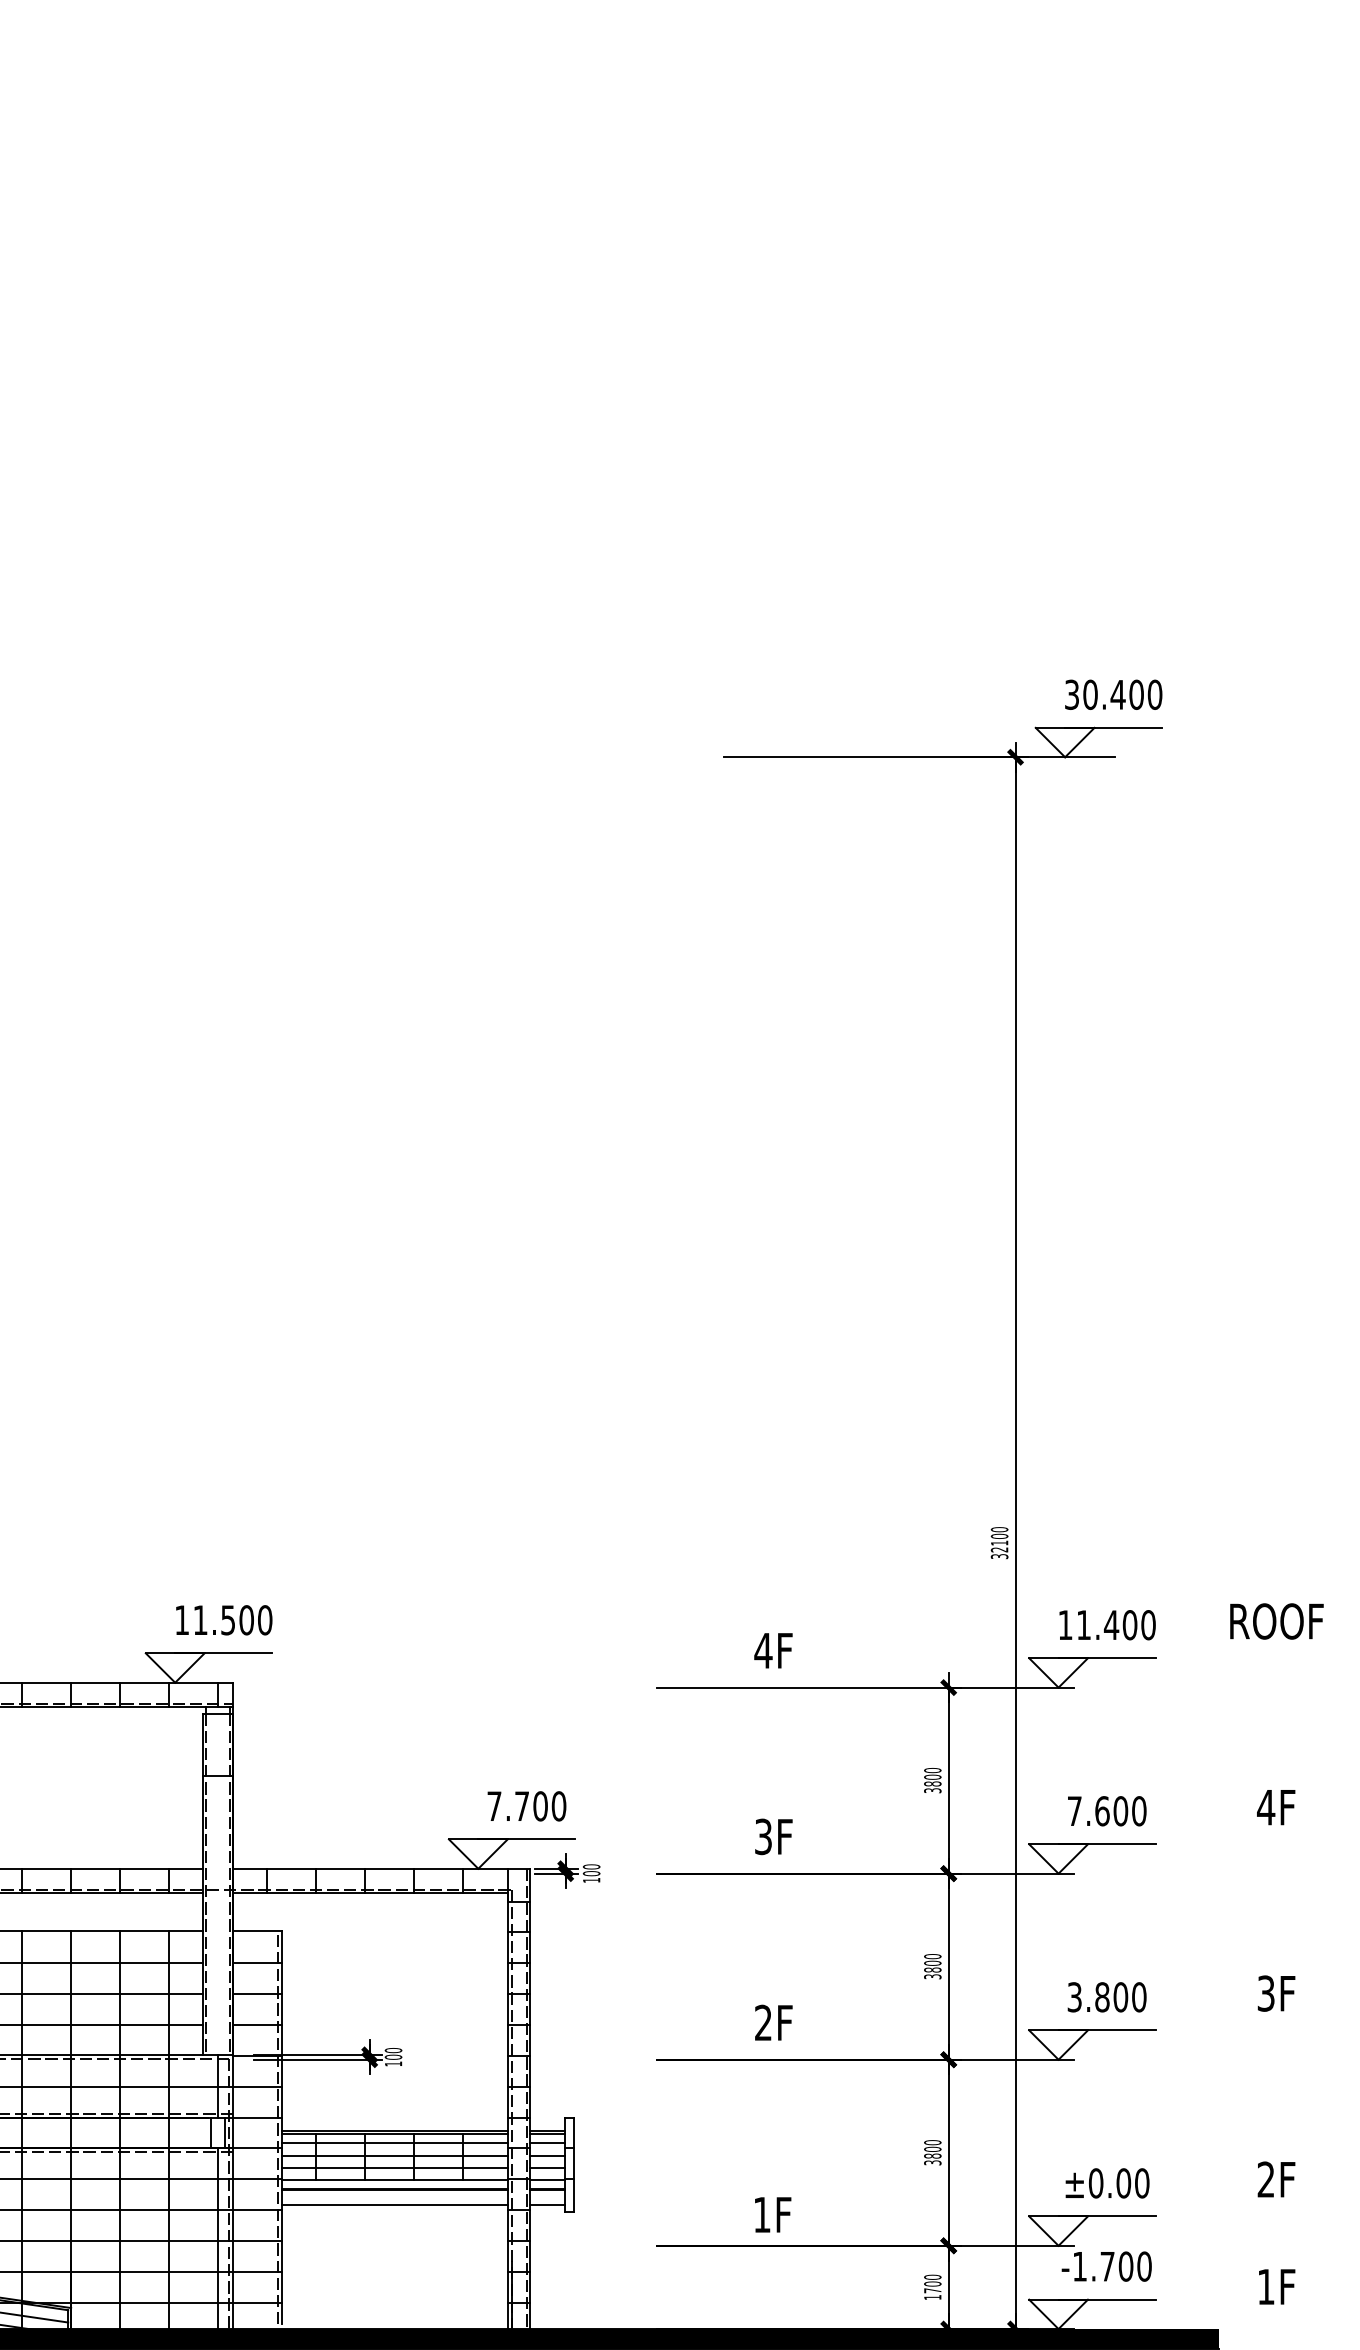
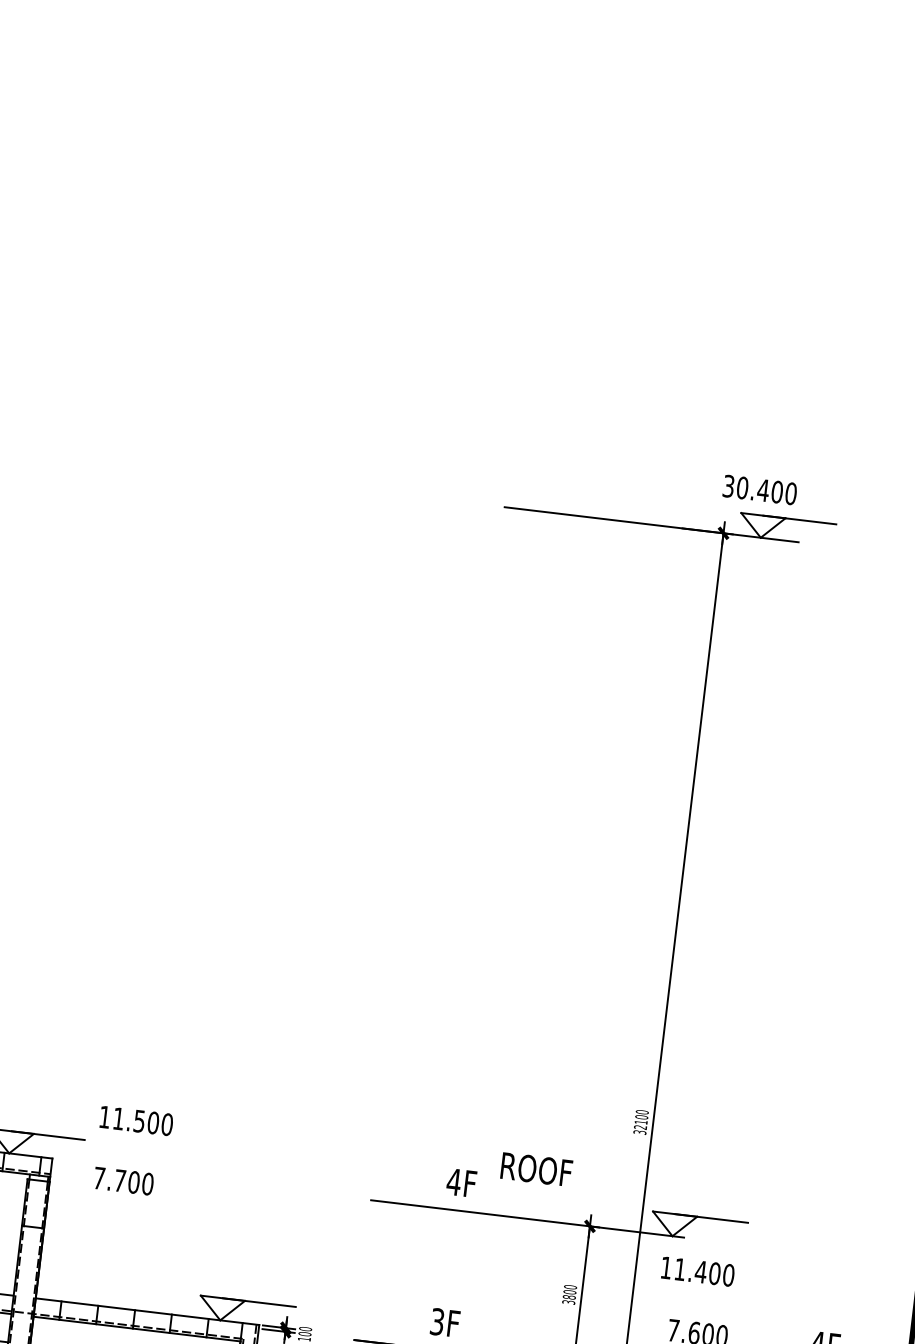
text: (1113, 694) -> (759, 489), moved
text: (224, 1620) -> (136, 1121), moved
text: (1276, 1621) -> (536, 1169), moved
text: (1107, 1625) -> (697, 1271), moved
text: (526, 1806) -> (123, 1181), moved

